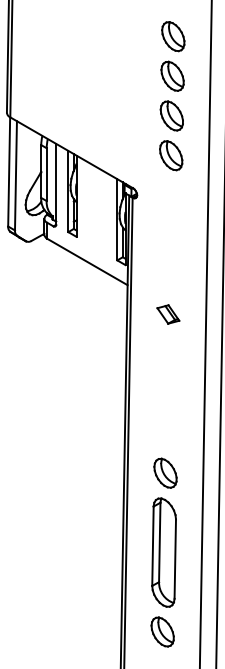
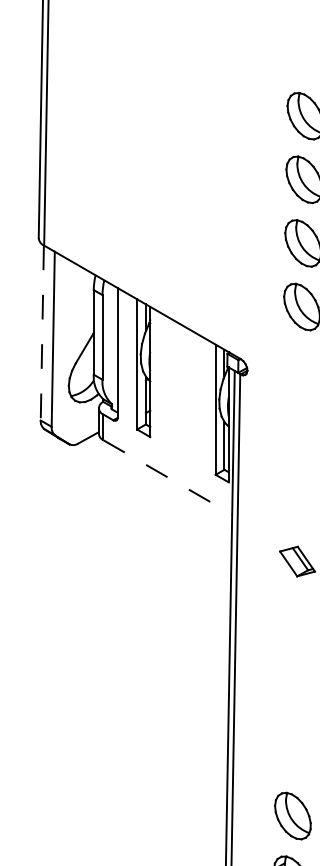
line: (9, 171) -> (42, 332), solid -> dashed
line: (87, 262) -> (167, 478), solid -> dashed

